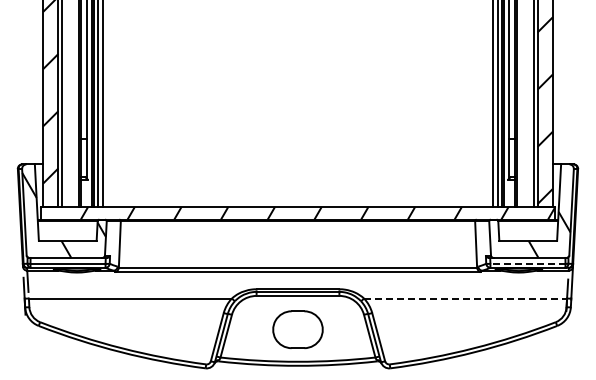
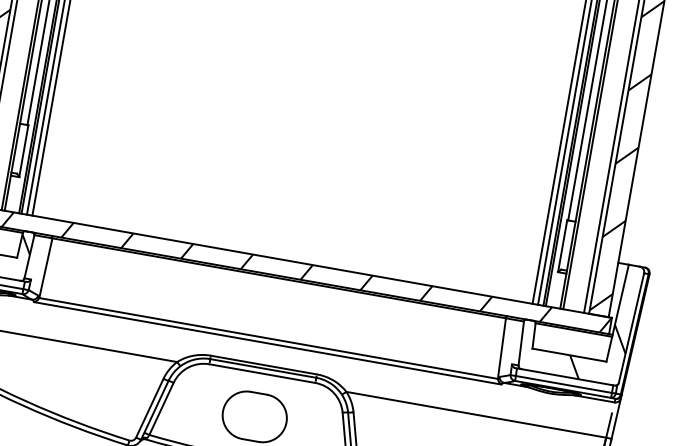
line: (527, 263) -> (563, 383), dashed -> solid
line: (466, 298) -> (477, 414), dashed -> solid

